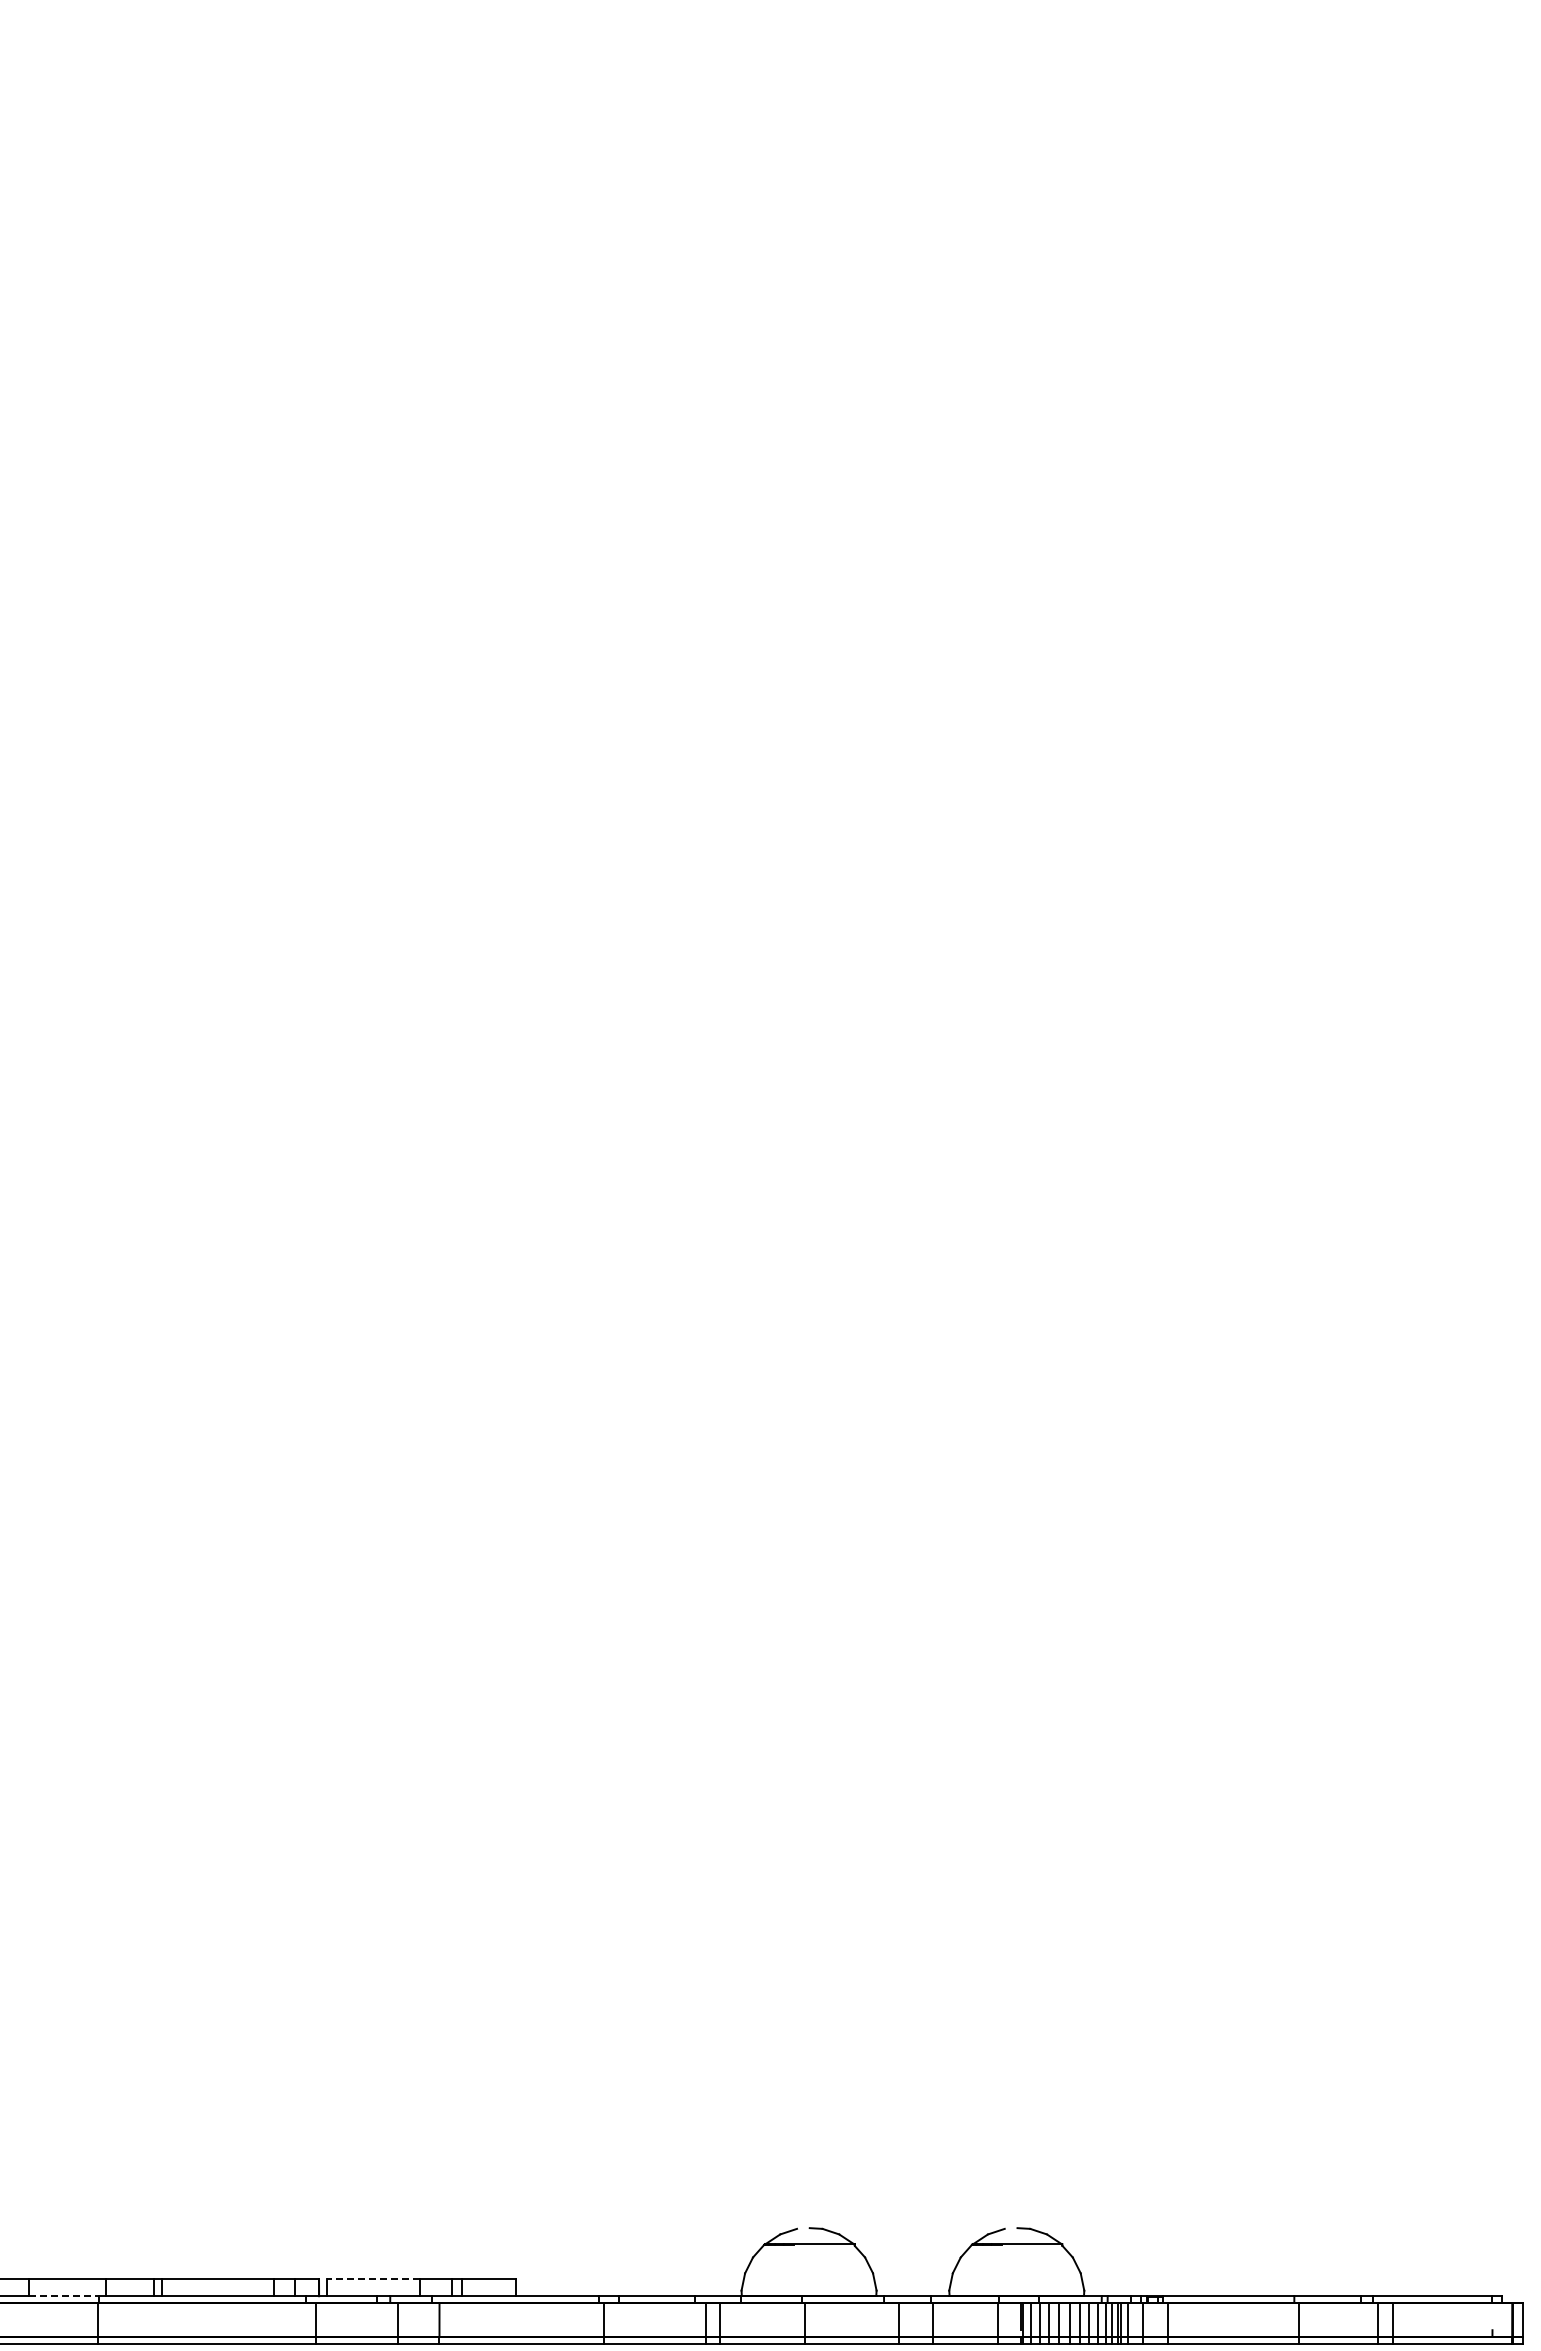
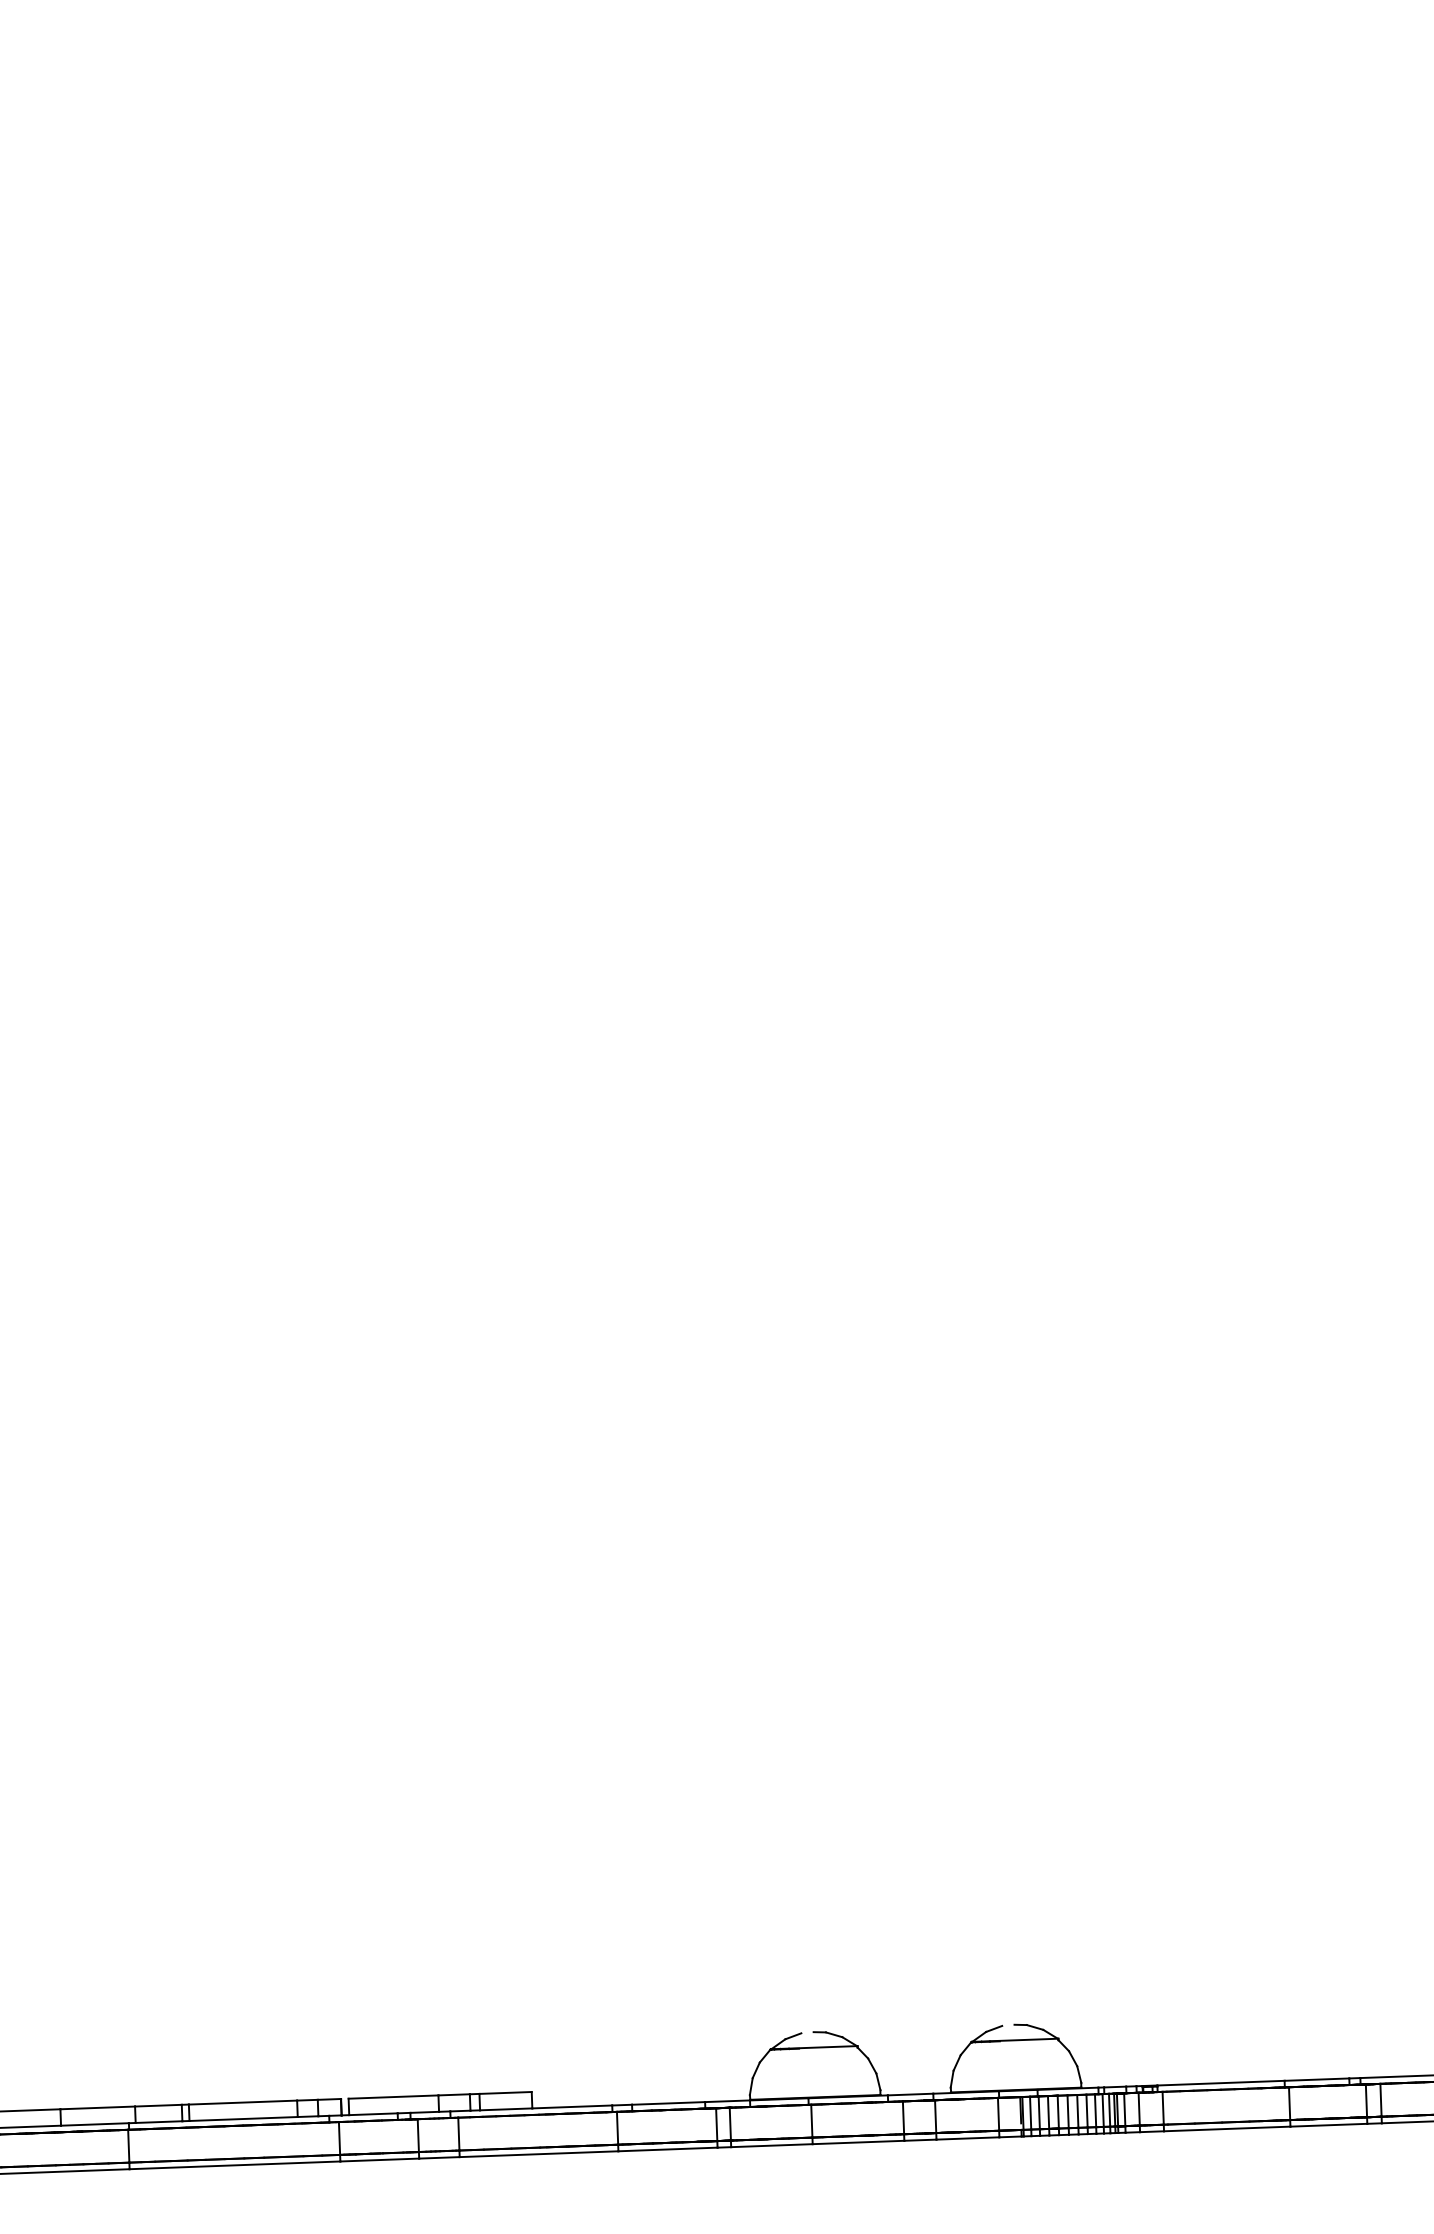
line: (372, 2279) -> (392, 2097), dashed -> solid
line: (64, 2296) -> (95, 2124), dashed -> solid

